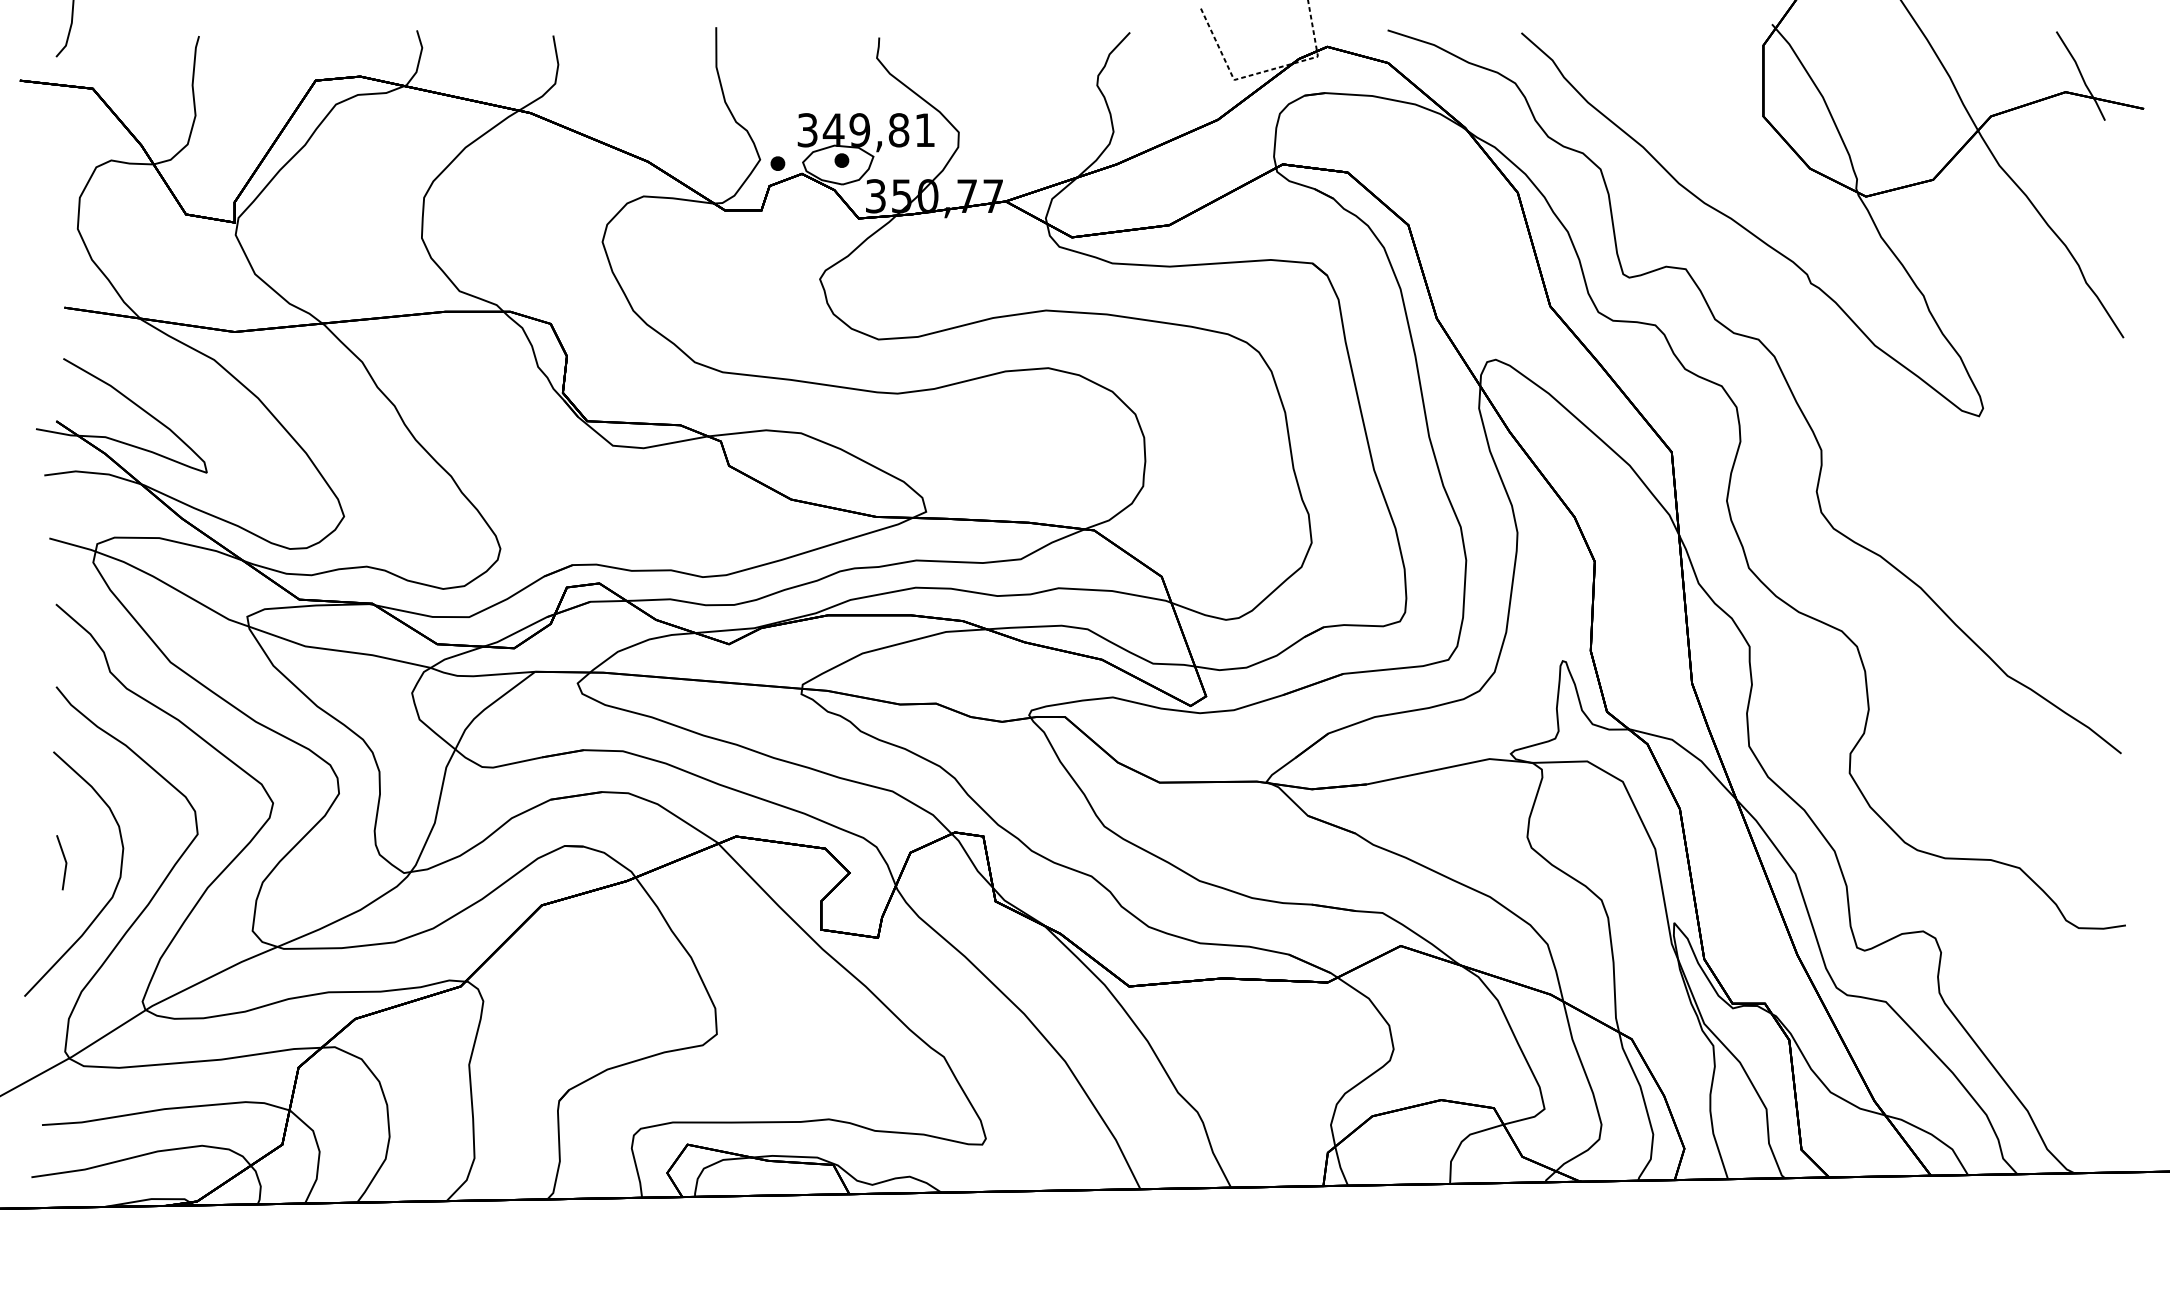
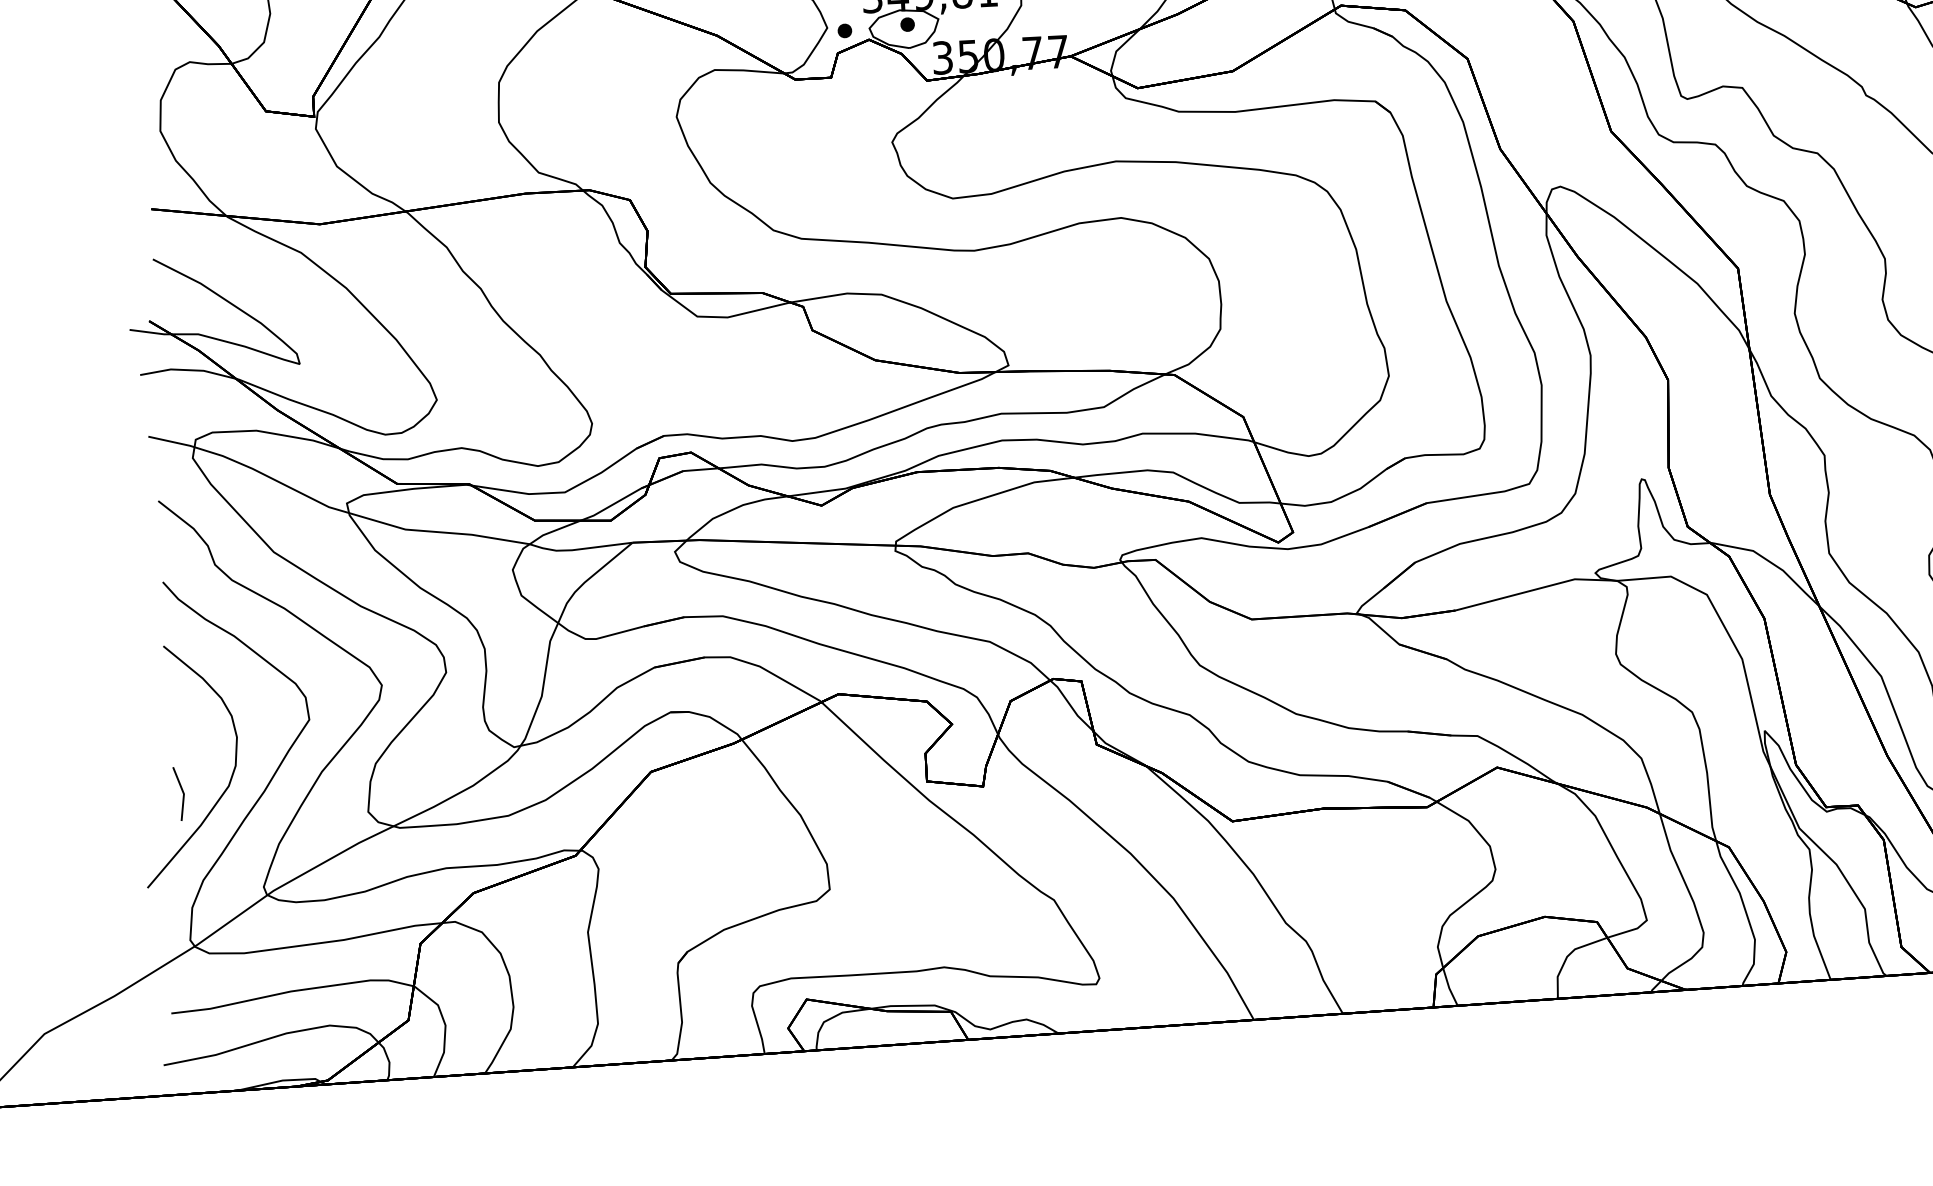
line: (64, 860) -> (181, 791), moved

